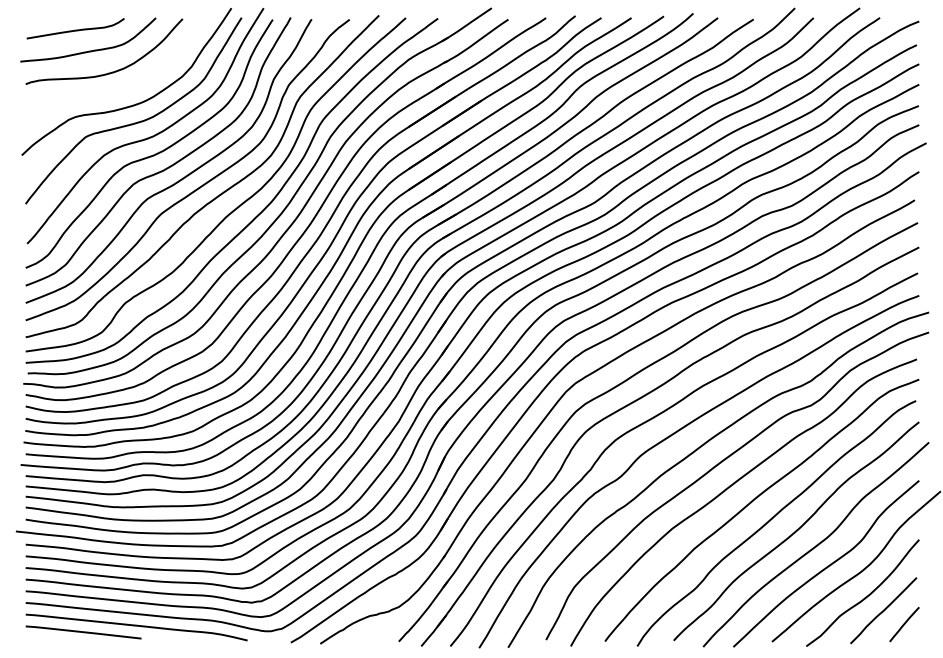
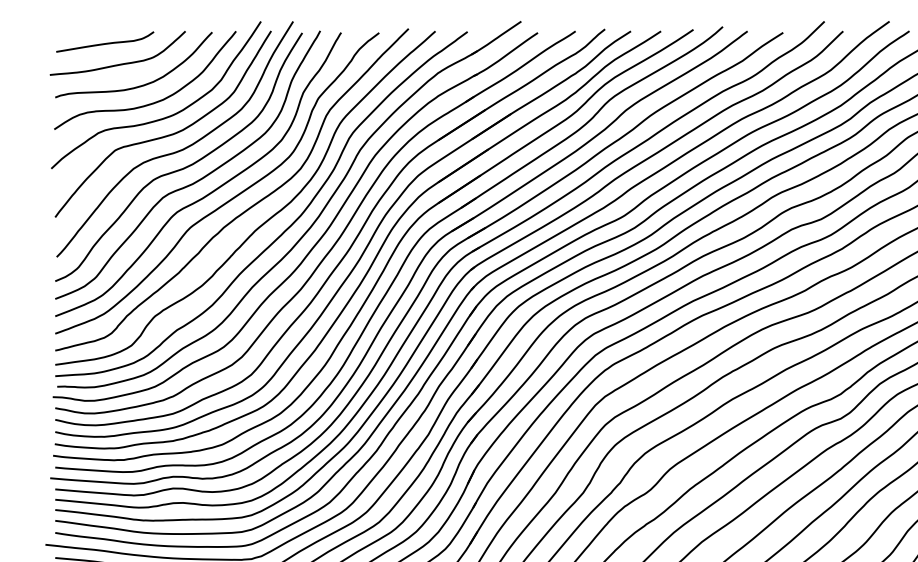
curve: (124, 88) -> (154, 101), added

